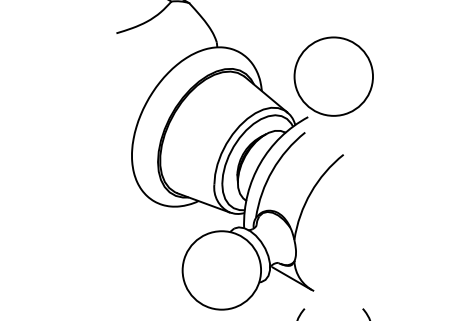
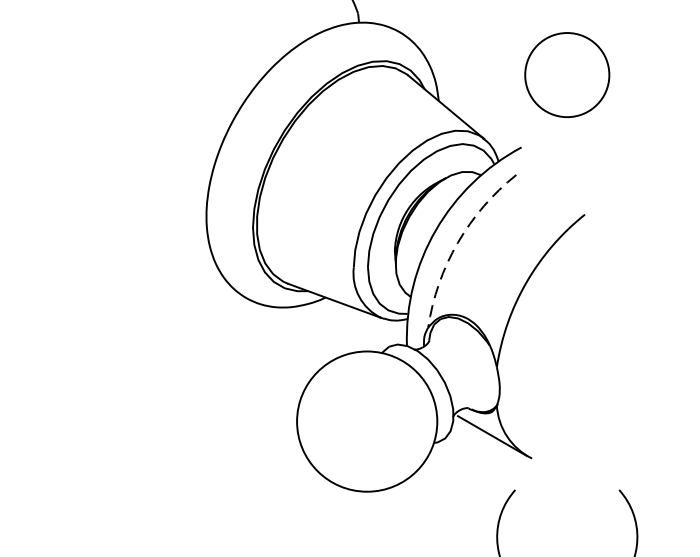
circle: (333, 76) -> (566, 74), size x0.6
arc: (272, 170) -> (457, 242), solid -> dashed

